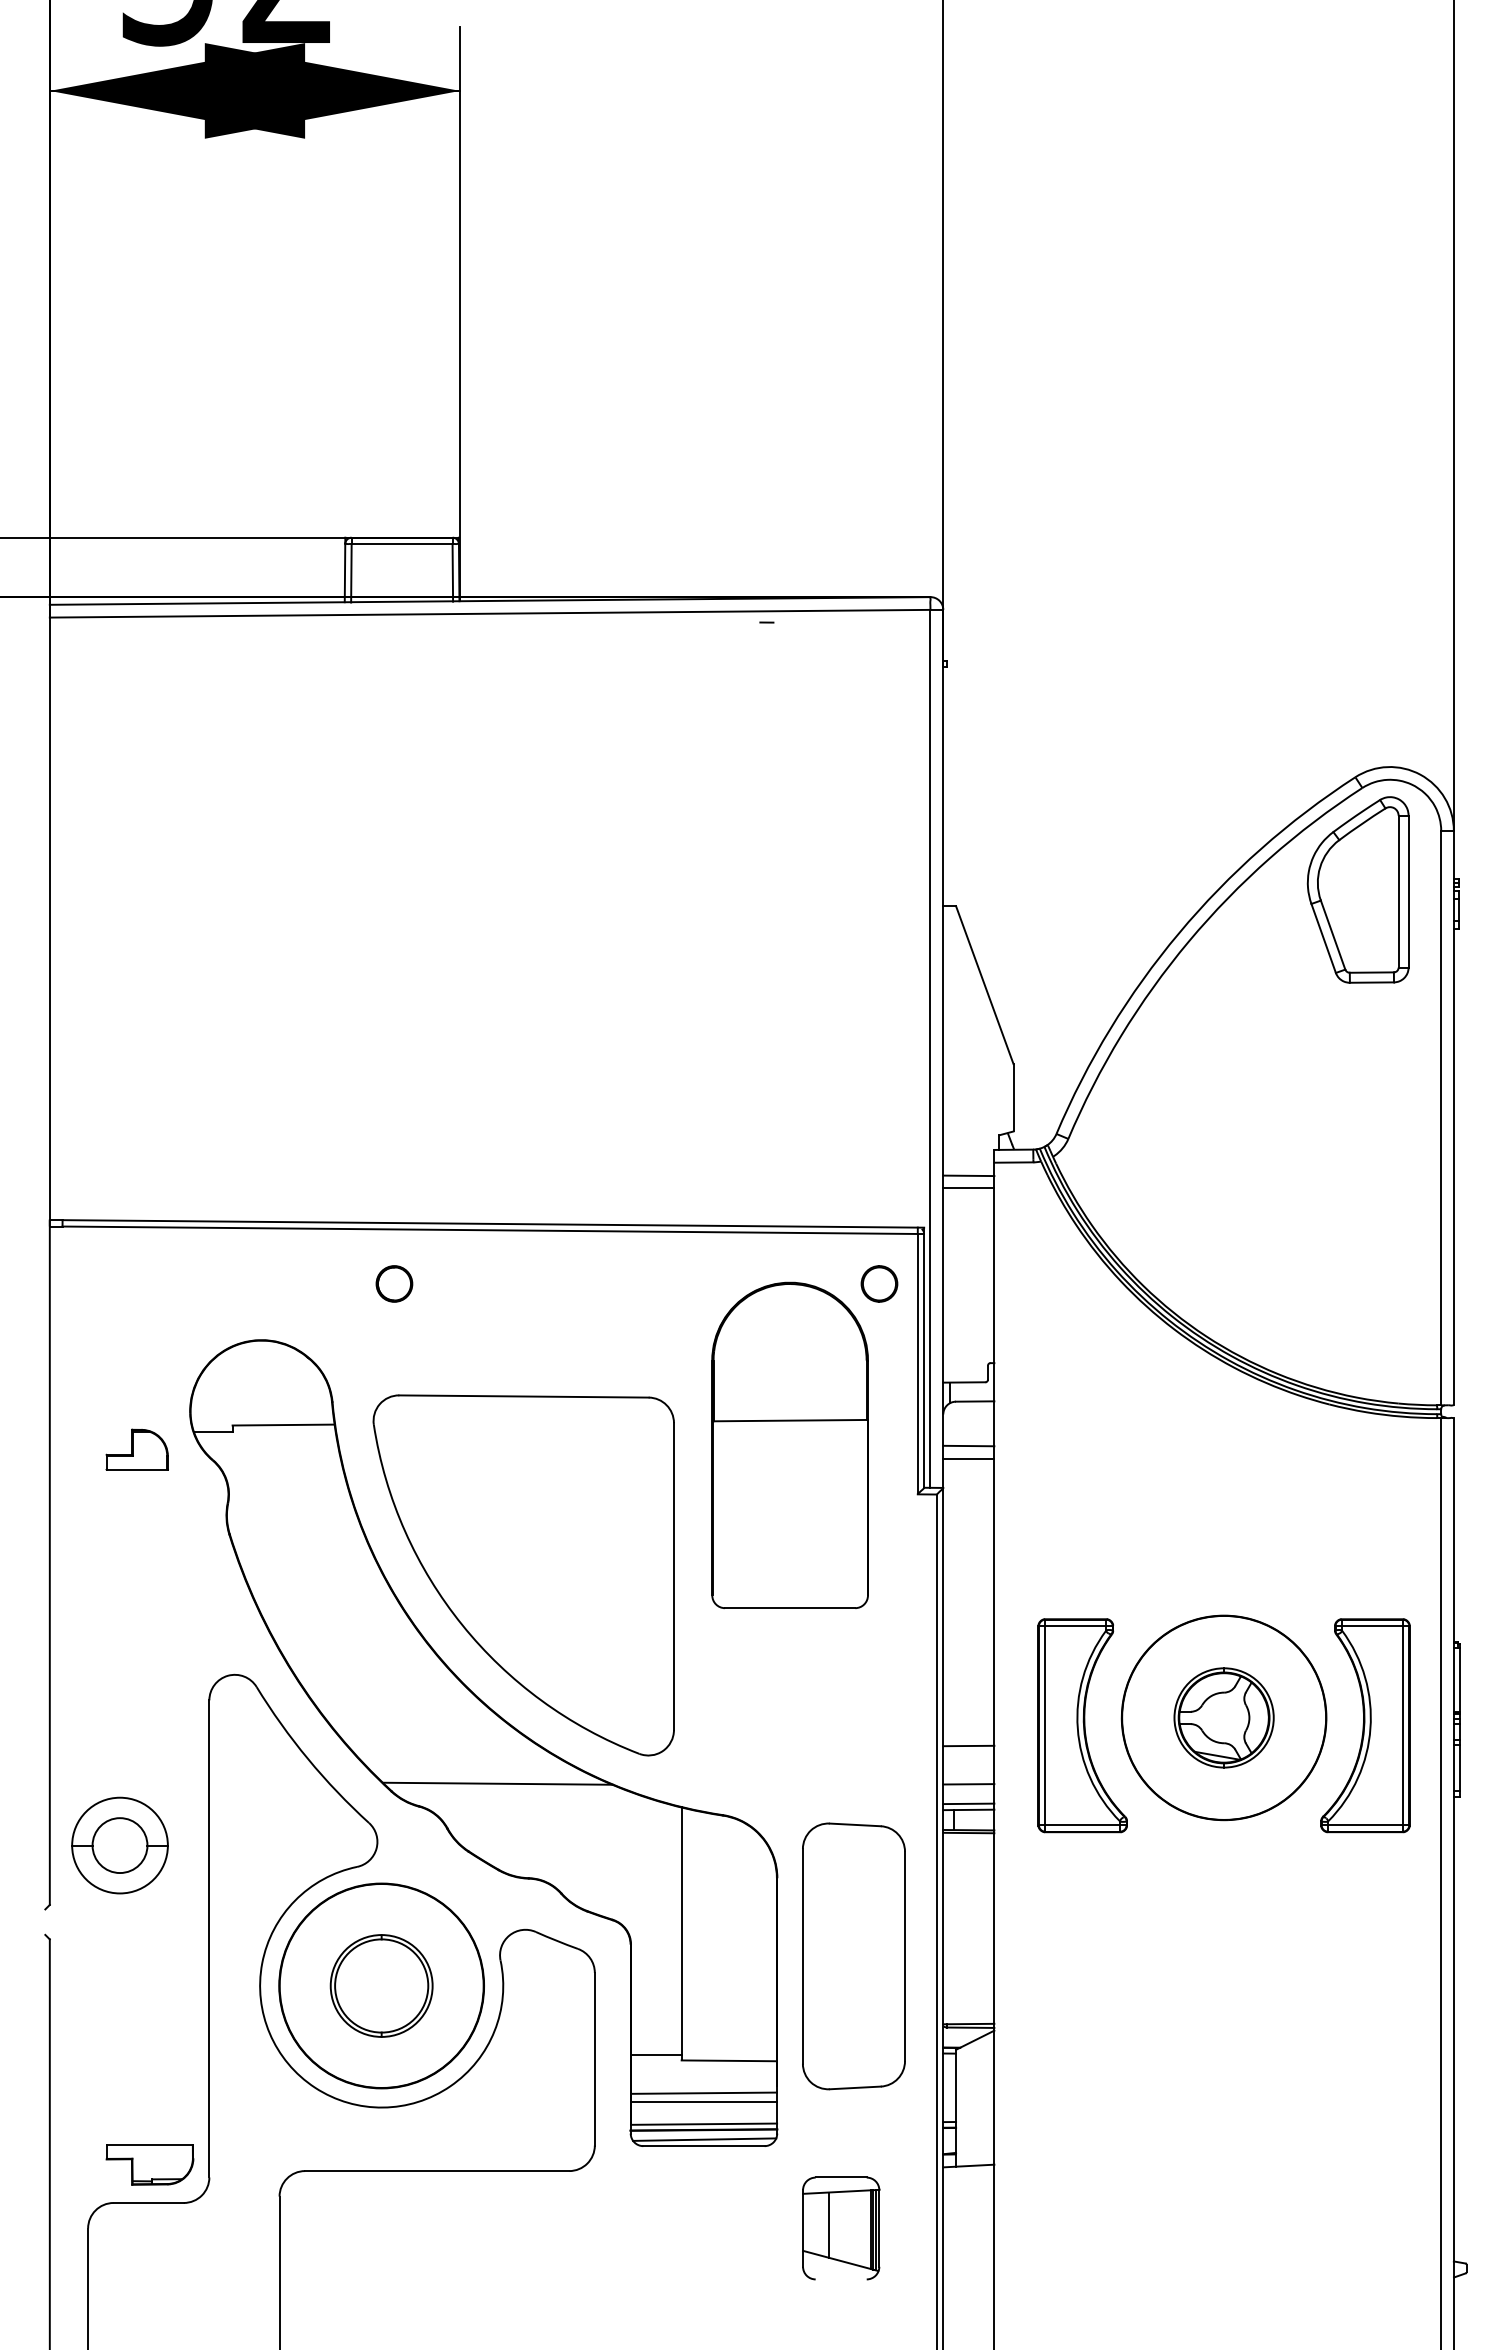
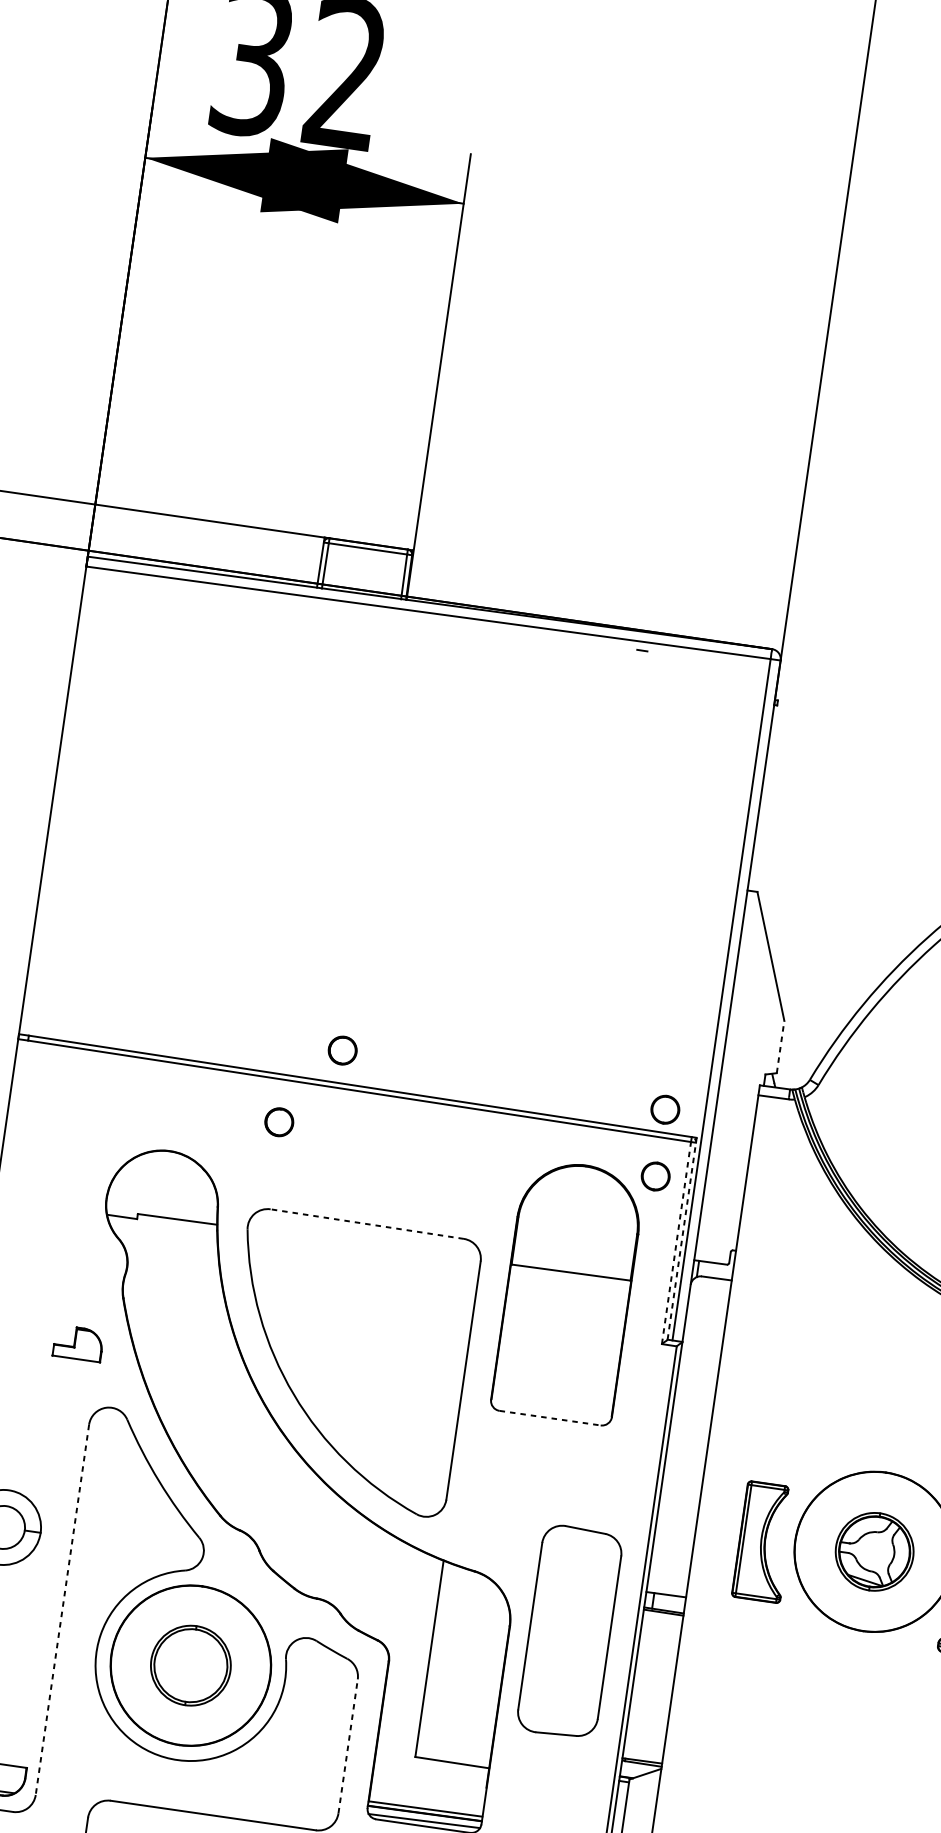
line: (1013, 1097) -> (780, 1046), solid -> dashed
line: (968, 1175) -> (736, 1102), removed
part: (461, 1181) -> (342, 1050), added
line: (968, 1188) -> (735, 1112), removed
part: (879, 1197) -> (665, 1109), added
line: (924, 1357) -> (682, 1238), solid -> dashed
line: (917, 1363) -> (676, 1242), solid -> dashed
line: (524, 1396) -> (367, 1224), solid -> dashed
line: (968, 1445) -> (706, 1311), removed
part: (136, 1449) -> (77, 1343), moved
line: (968, 1458) -> (705, 1321), removed
line: (790, 1608) -> (550, 1418), solid -> dashed
part: (1082, 1725) -> (763, 1541), size x0.7
line: (968, 1745) -> (673, 1544), removed
line: (497, 1783) -> (303, 1521), removed
line: (968, 1784) -> (668, 1574), removed
line: (968, 1803) -> (666, 1589), removed
line: (209, 1938) -> (62, 1609), solid -> dashed
part: (853, 1956) -> (569, 1631), moved
line: (656, 2054) -> (396, 1749), removed
line: (594, 2058) -> (347, 1745), solid -> dashed
line: (703, 2092) -> (428, 1784), removed
line: (703, 2101) -> (427, 1791), removed

